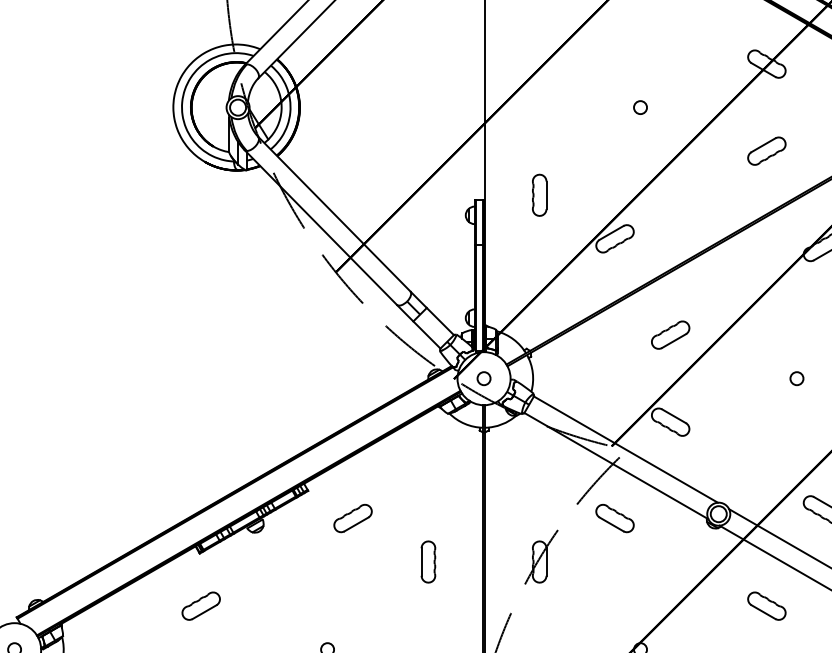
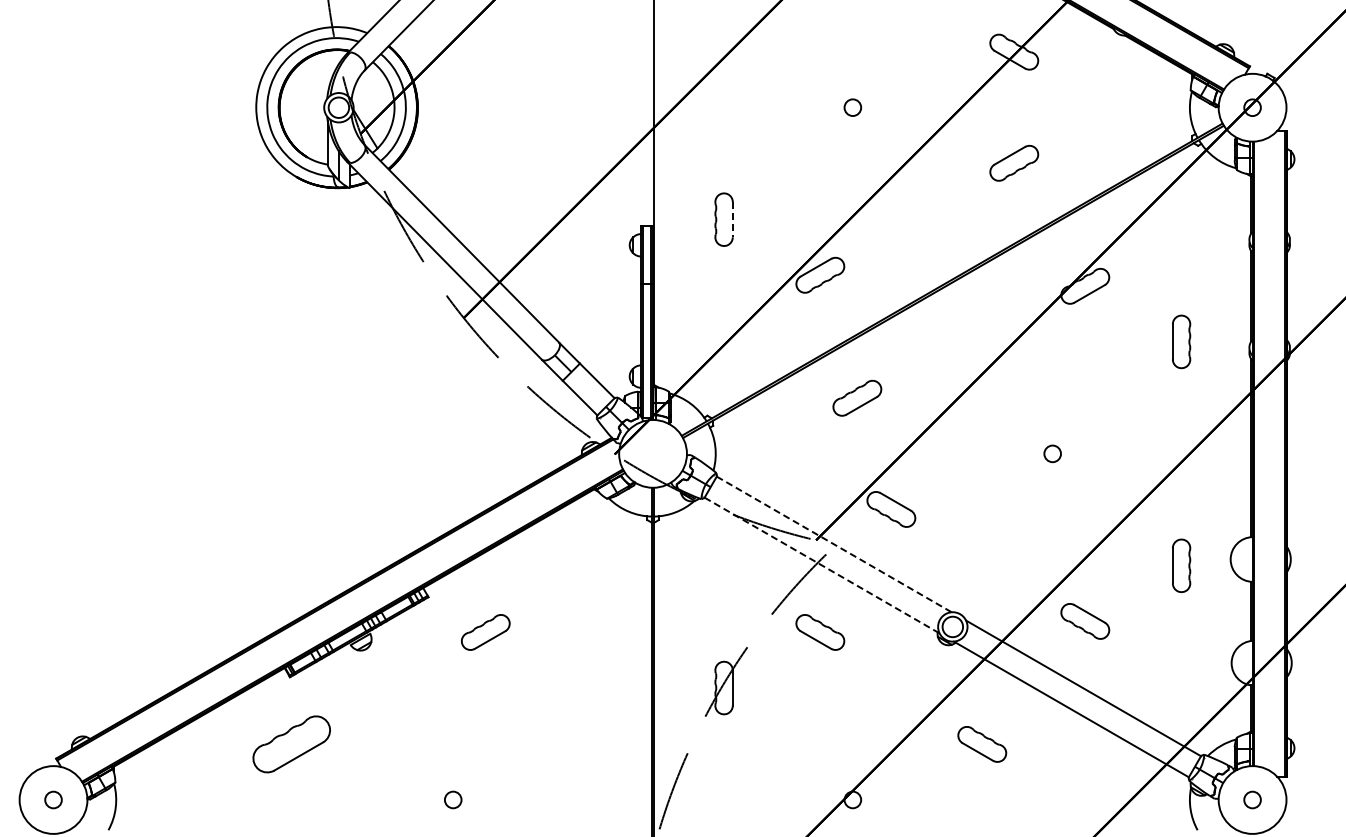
line: (546, 195) -> (732, 219), solid -> dashed
part: (670, 334) -> (857, 397), moved
circle: (483, 378) -> (652, 453), removed
line: (626, 449) -> (834, 544), solid -> dashed
line: (616, 466) -> (822, 565), solid -> dashed
part: (428, 561) -> (581, 687), removed
part: (200, 606) -> (291, 744), size x1.6
part: (767, 606) -> (982, 744), moved

